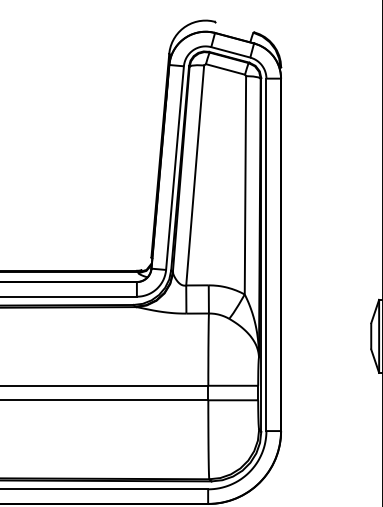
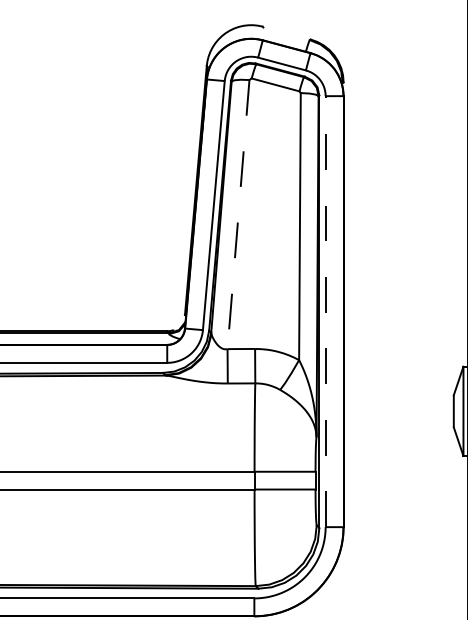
line: (195, 175) -> (238, 214), solid -> dashed
line: (266, 254) -> (325, 311), solid -> dashed

